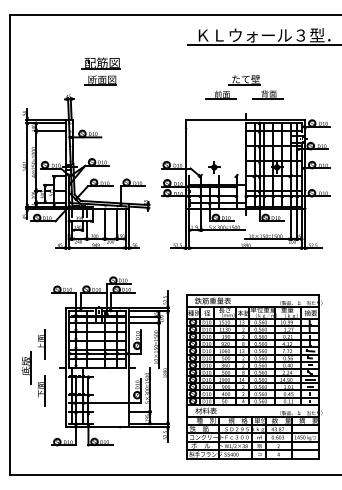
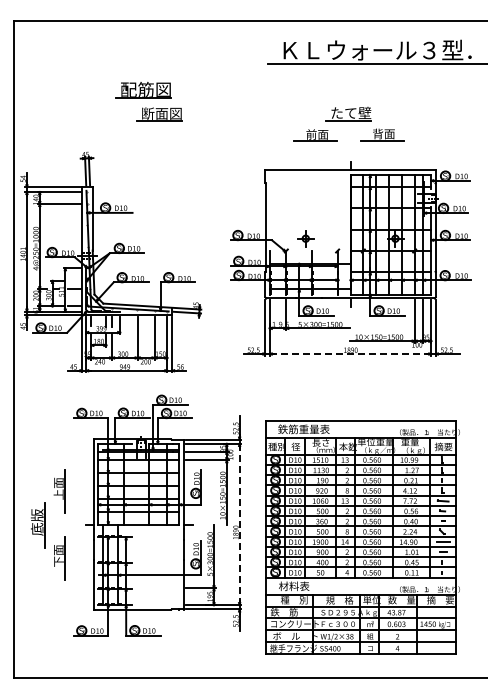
part: (100, 80) -> (159, 114), moved
part: (86, 171) -> (111, 261), moved
line: (245, 248) -> (350, 354), solid -> dashed
line: (167, 367) -> (239, 524), solid -> dashed

